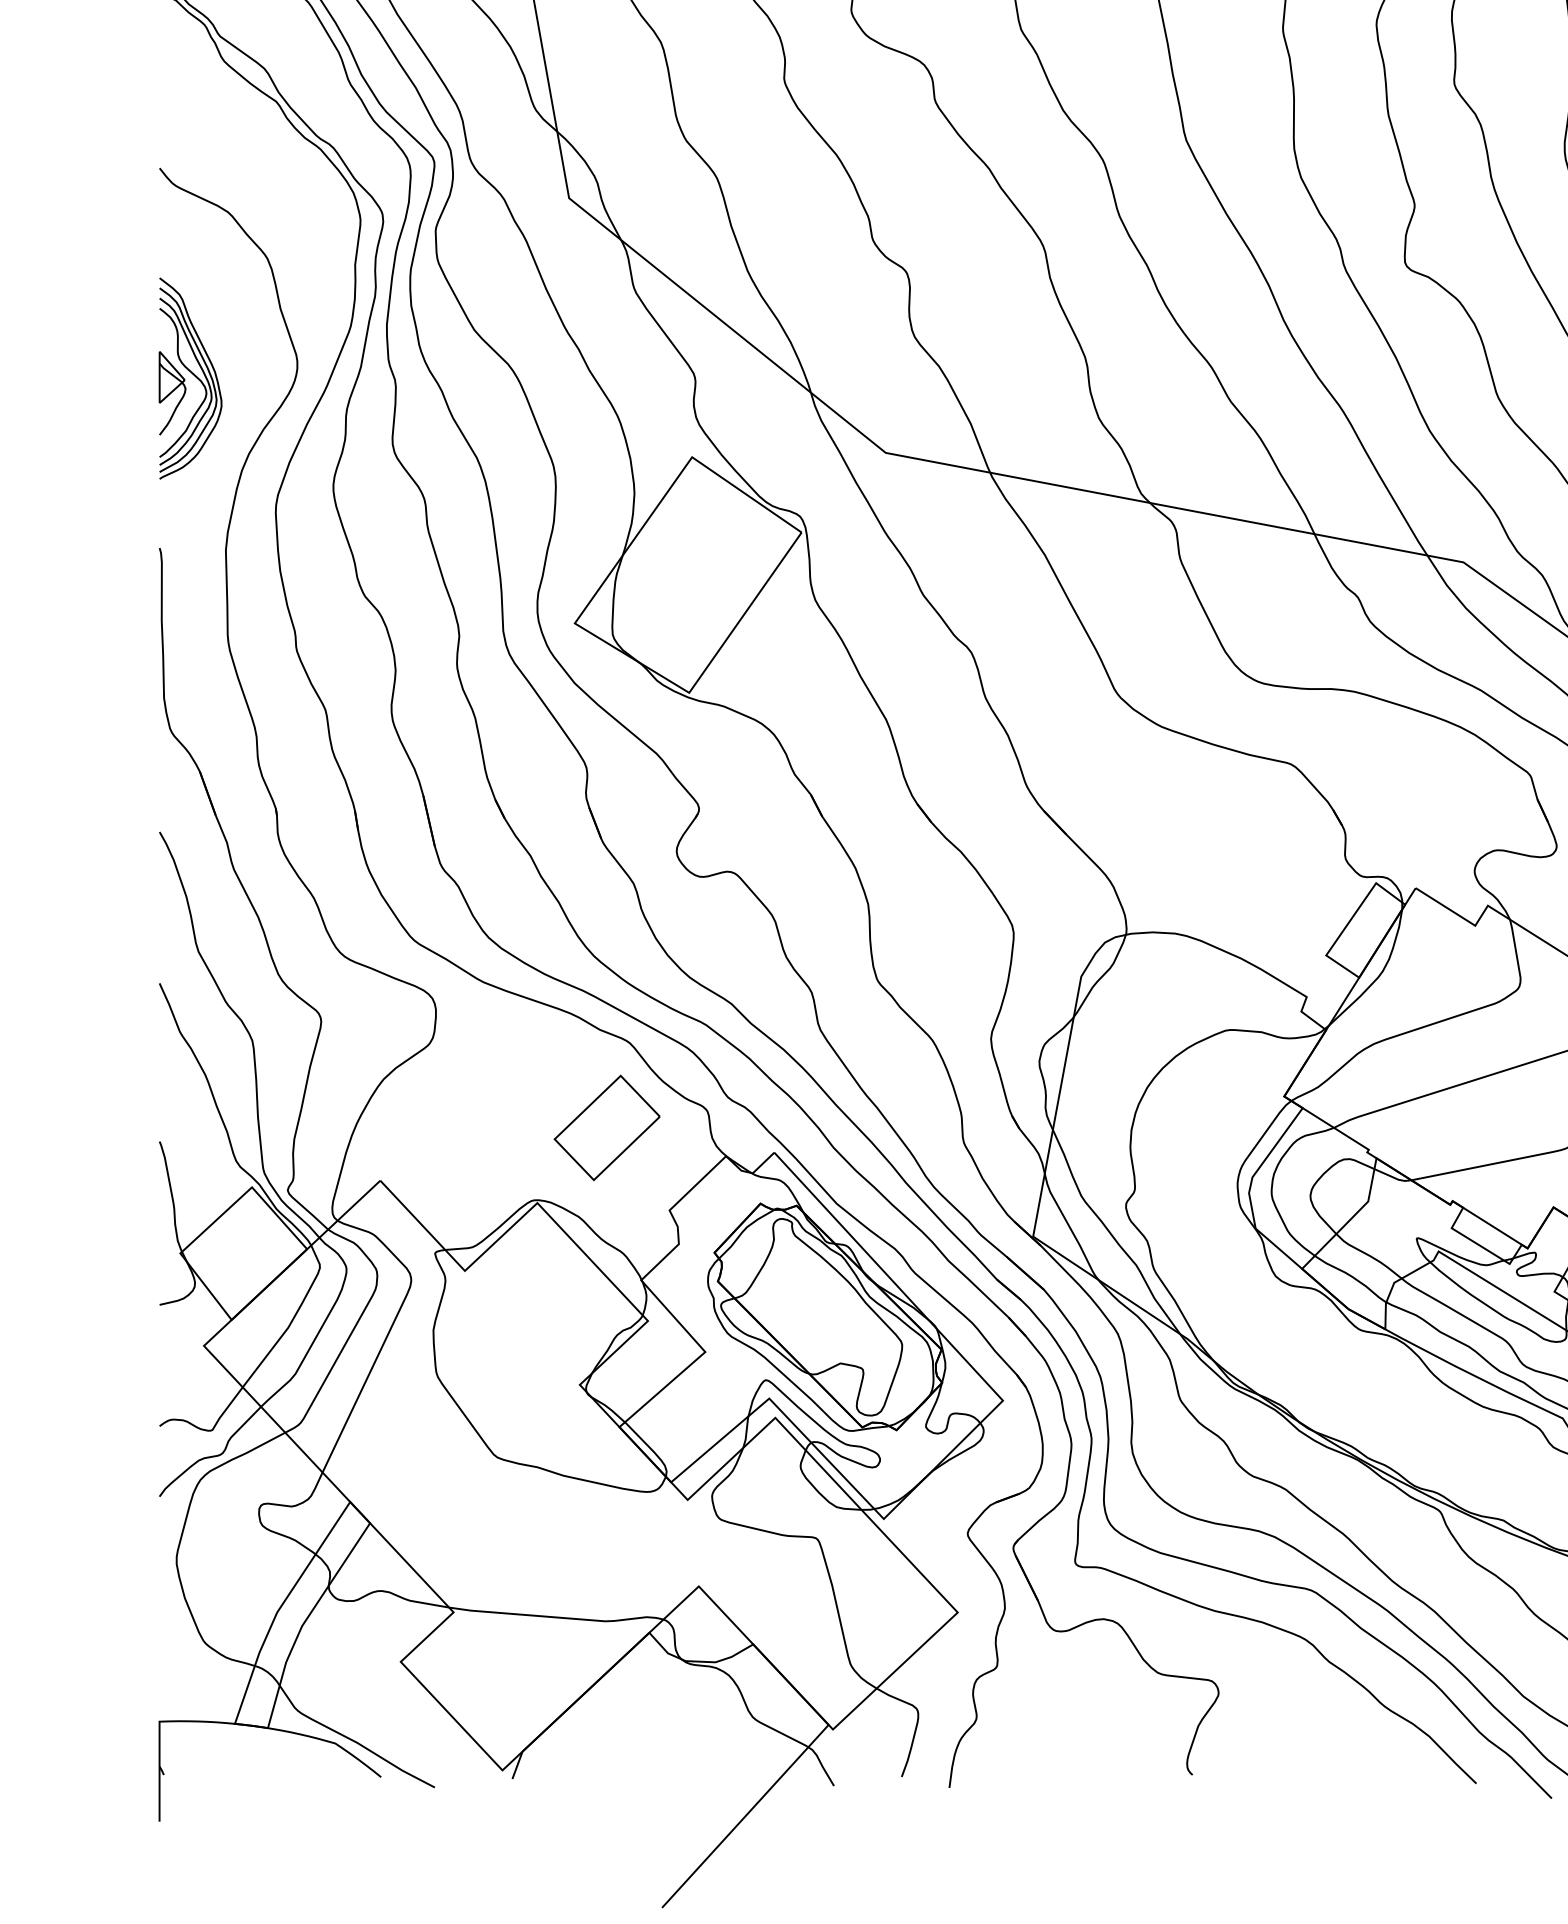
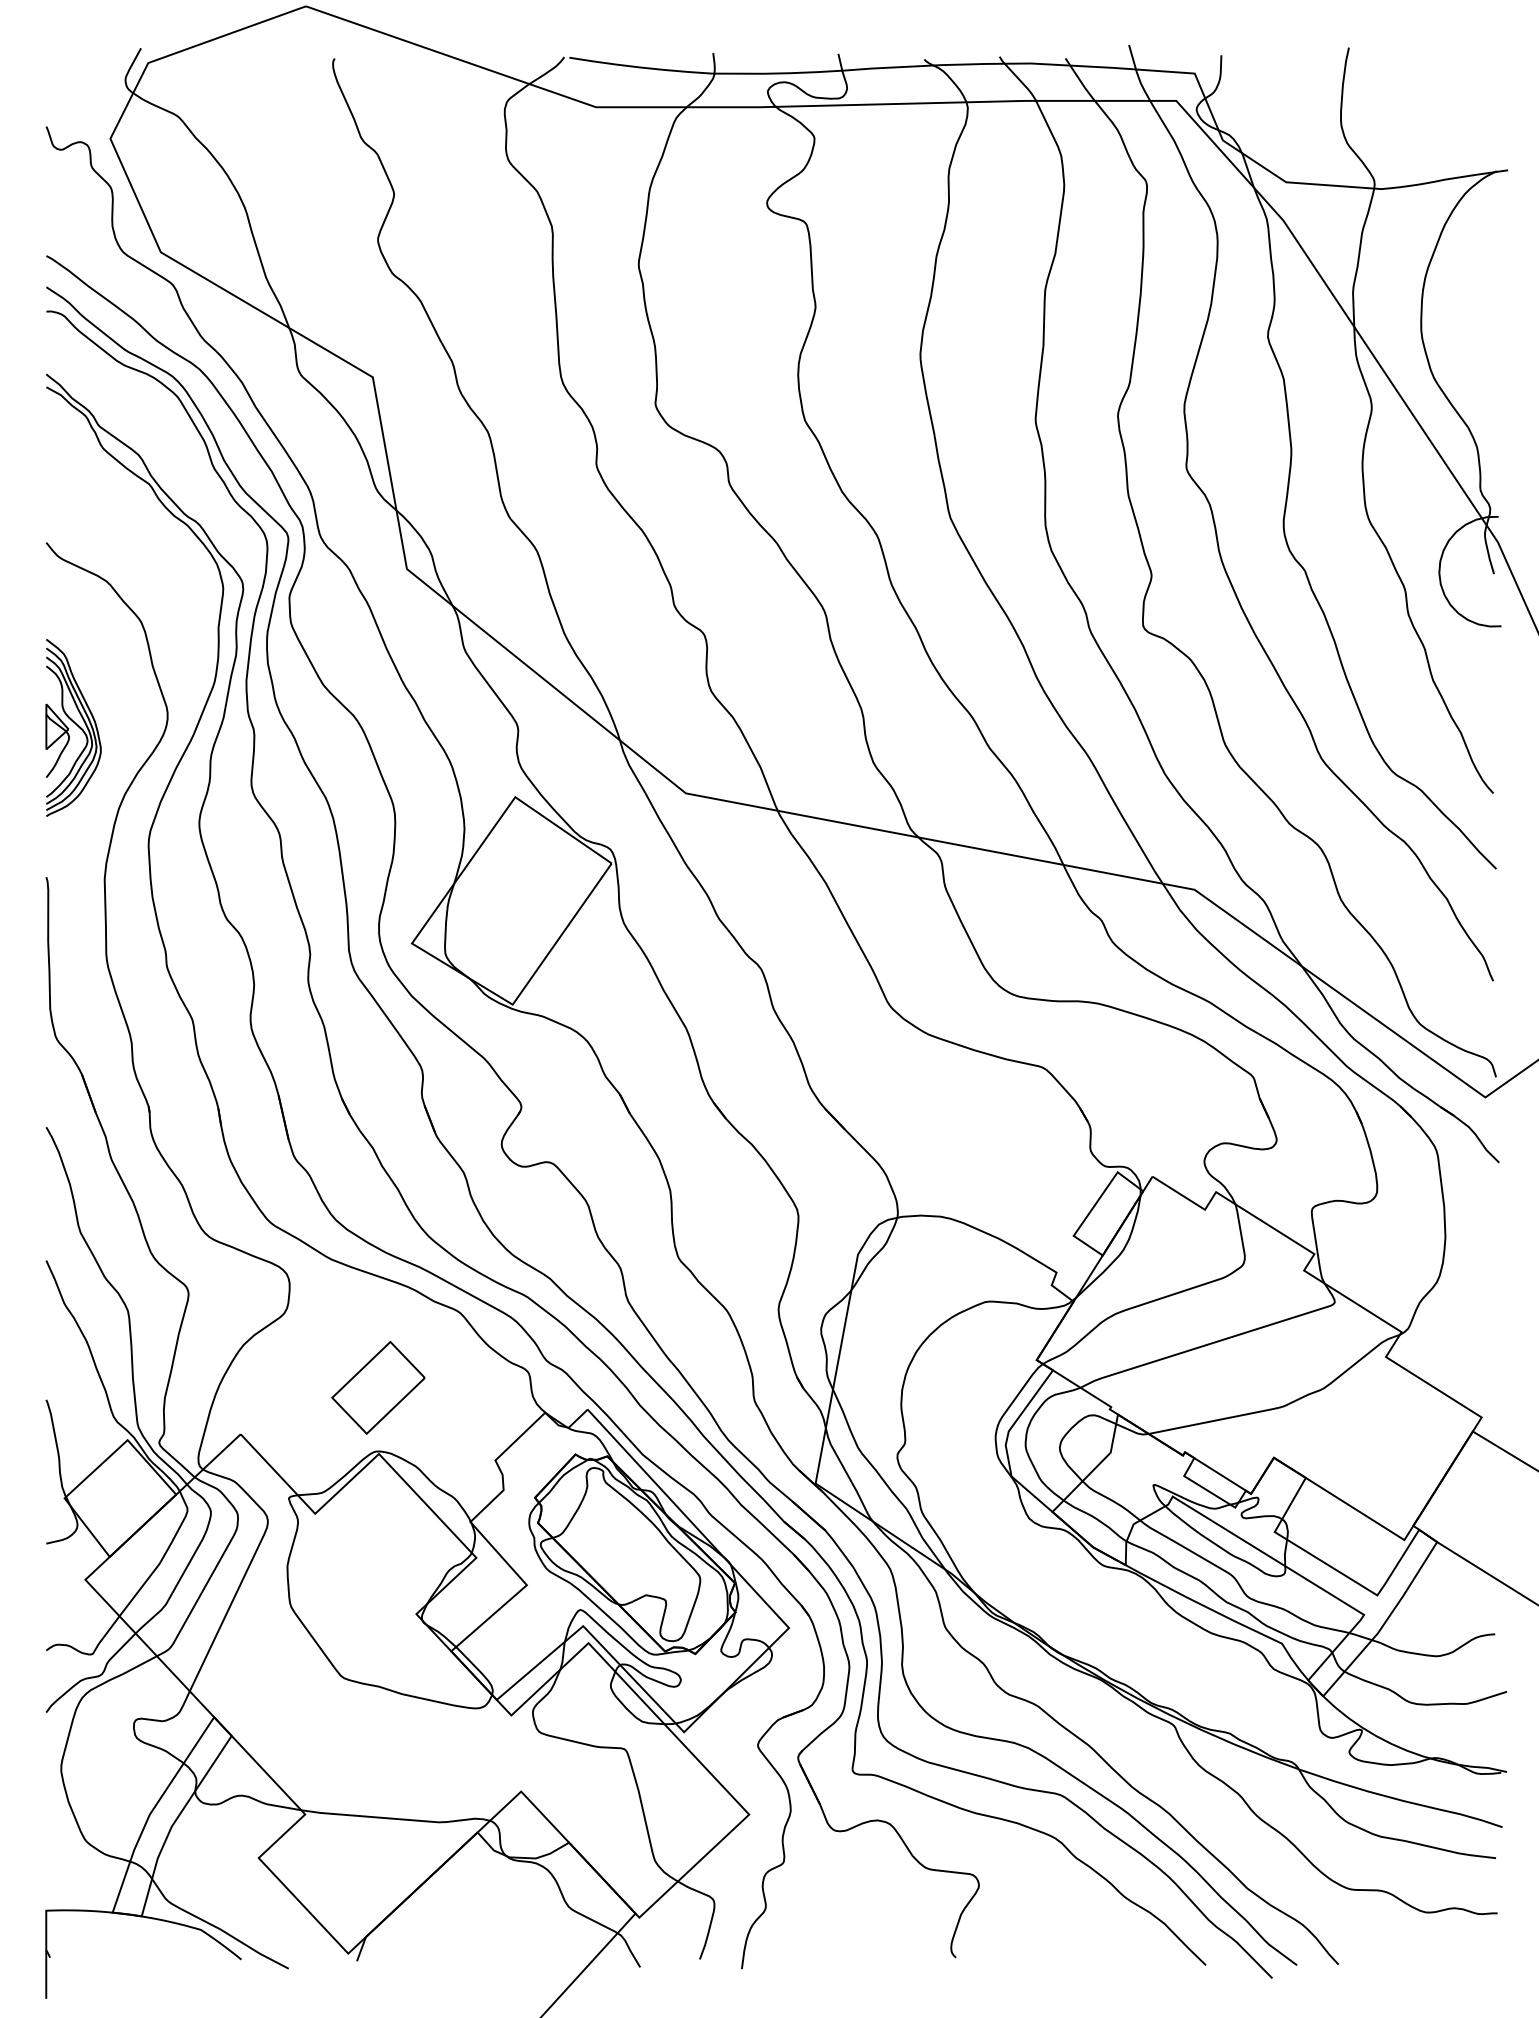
part: (607, 1127) -> (378, 1387), moved

